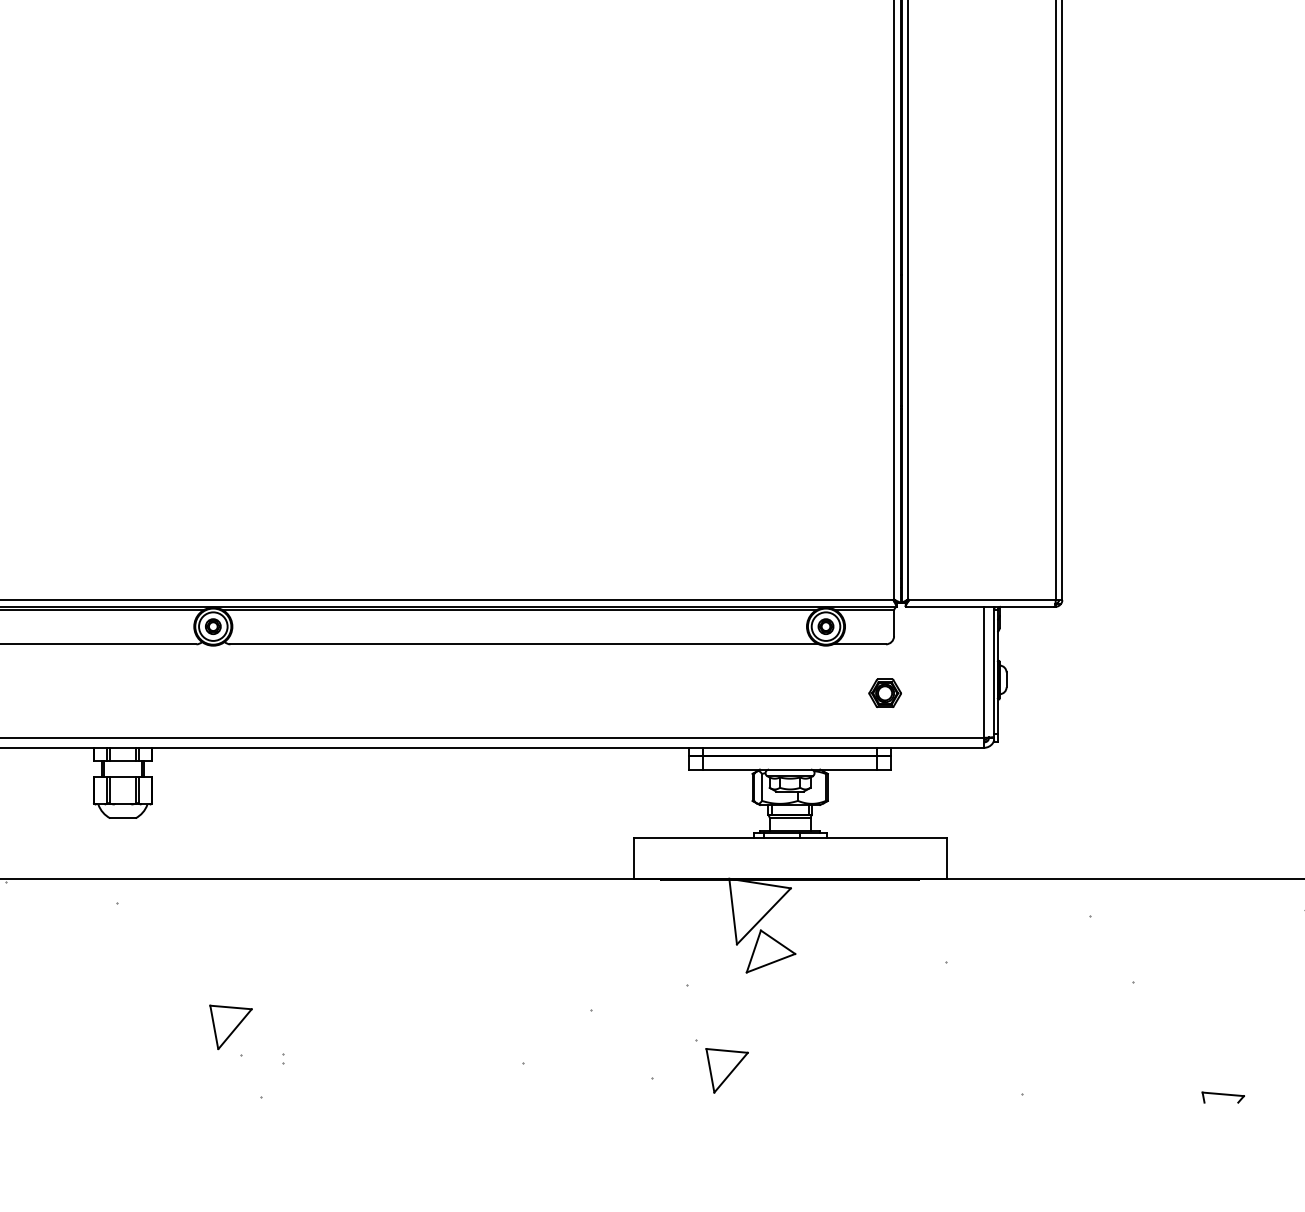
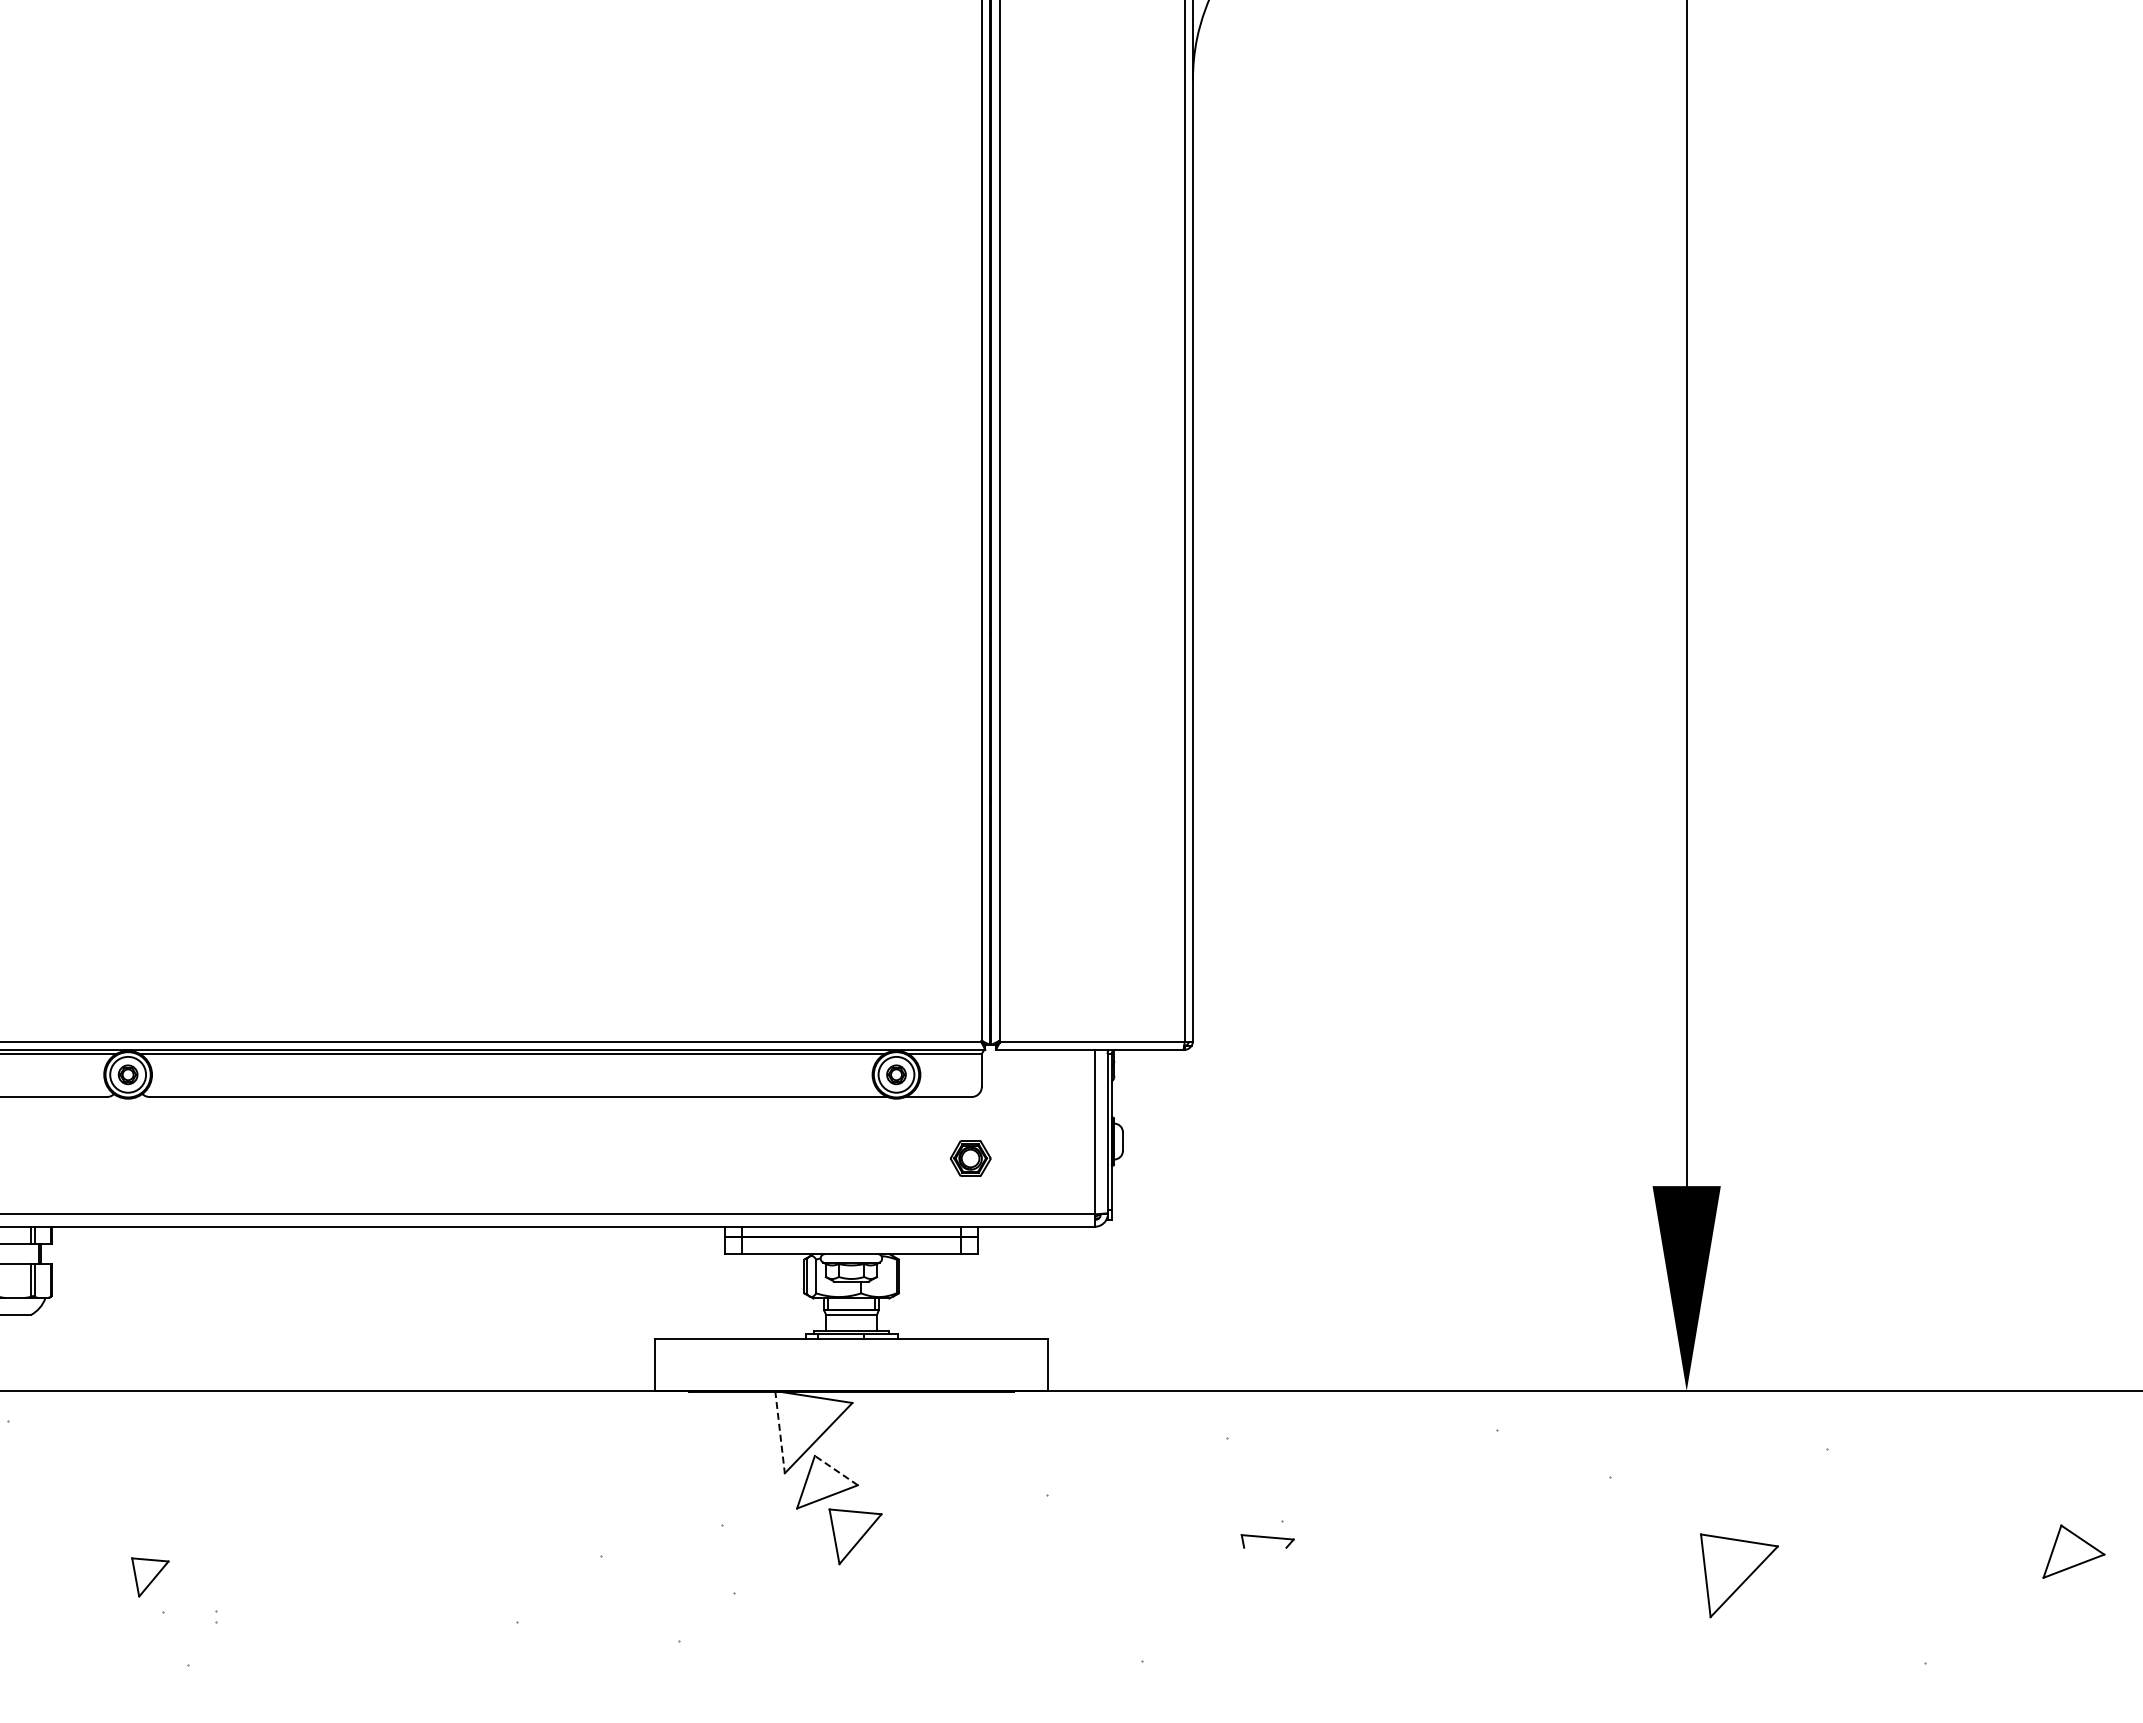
line: (733, 911) -> (780, 1432), solid -> dashed
line: (778, 942) -> (836, 1470), solid -> dashed
part: (231, 1027) -> (150, 1577), size x0.7
part: (727, 1070) -> (855, 1536), moved
part: (1223, 1097) -> (1267, 1541), moved

